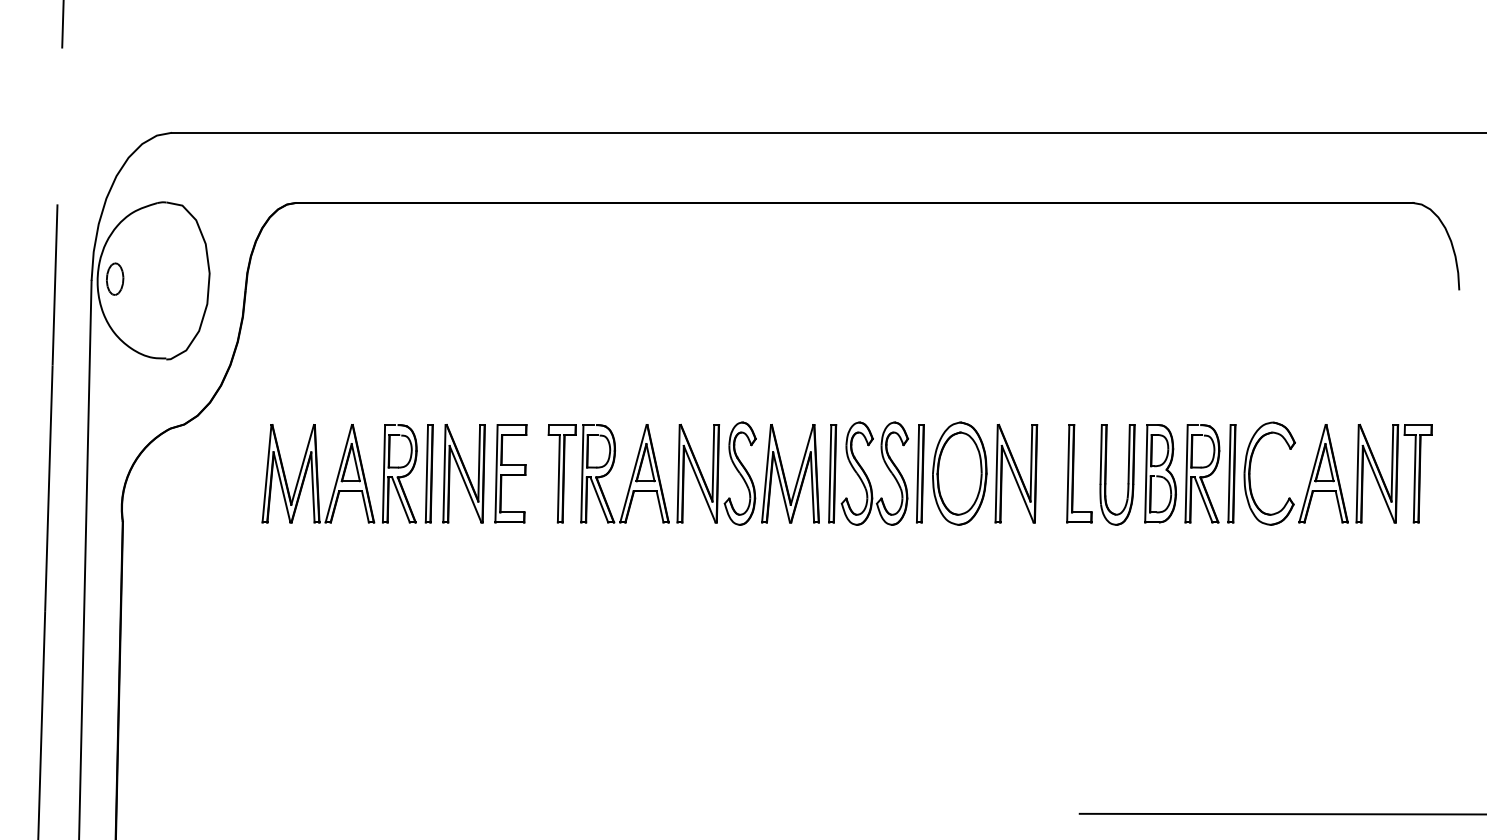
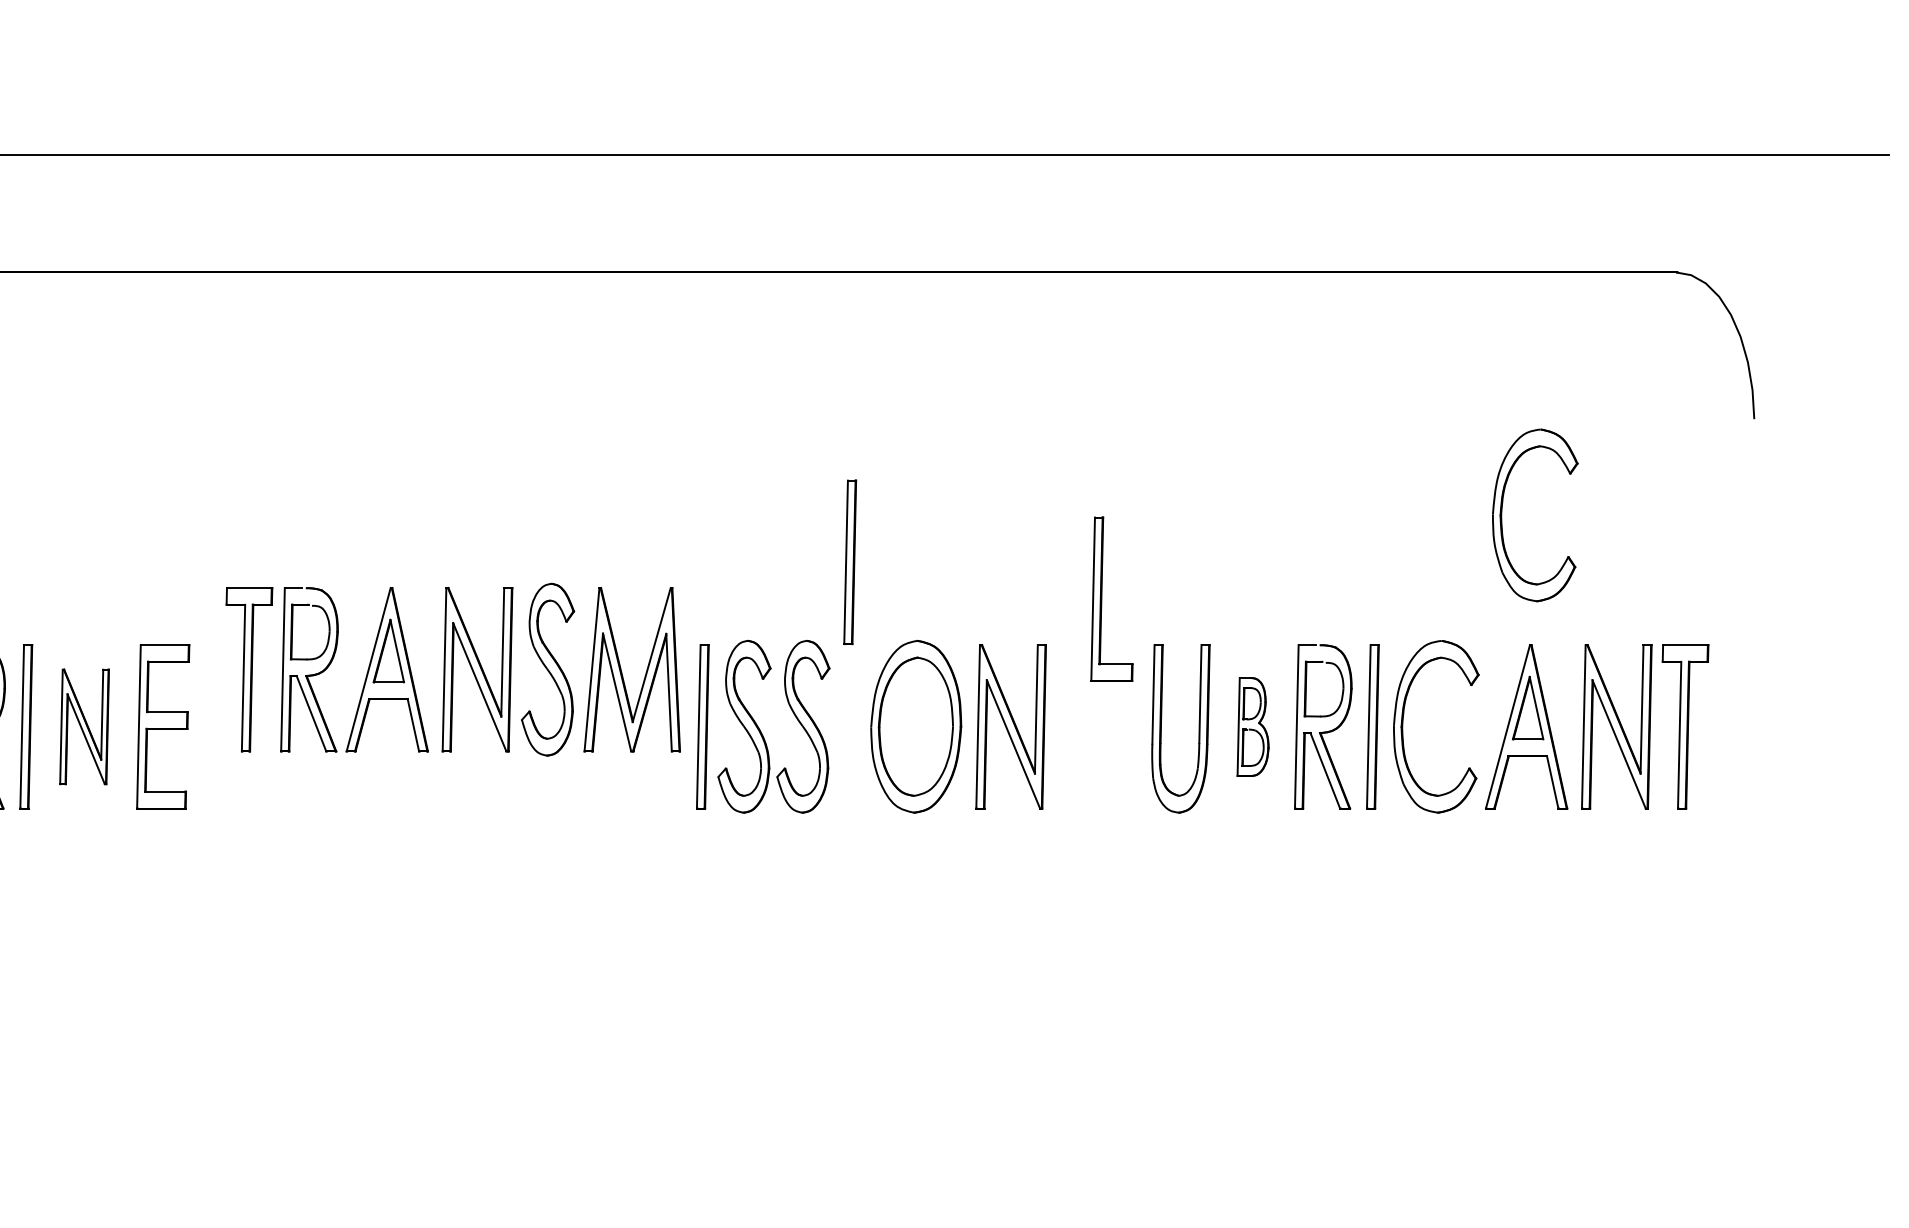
part: (1309, 347) -> (1502, 515), added
part: (463, 473) -> (83, 726), size x0.7
part: (683, 473) -> (452, 669), moved
part: (920, 473) -> (850, 562), moved
part: (1079, 473) -> (1112, 598), moved
part: (1160, 473) -> (1252, 726), size x0.6

